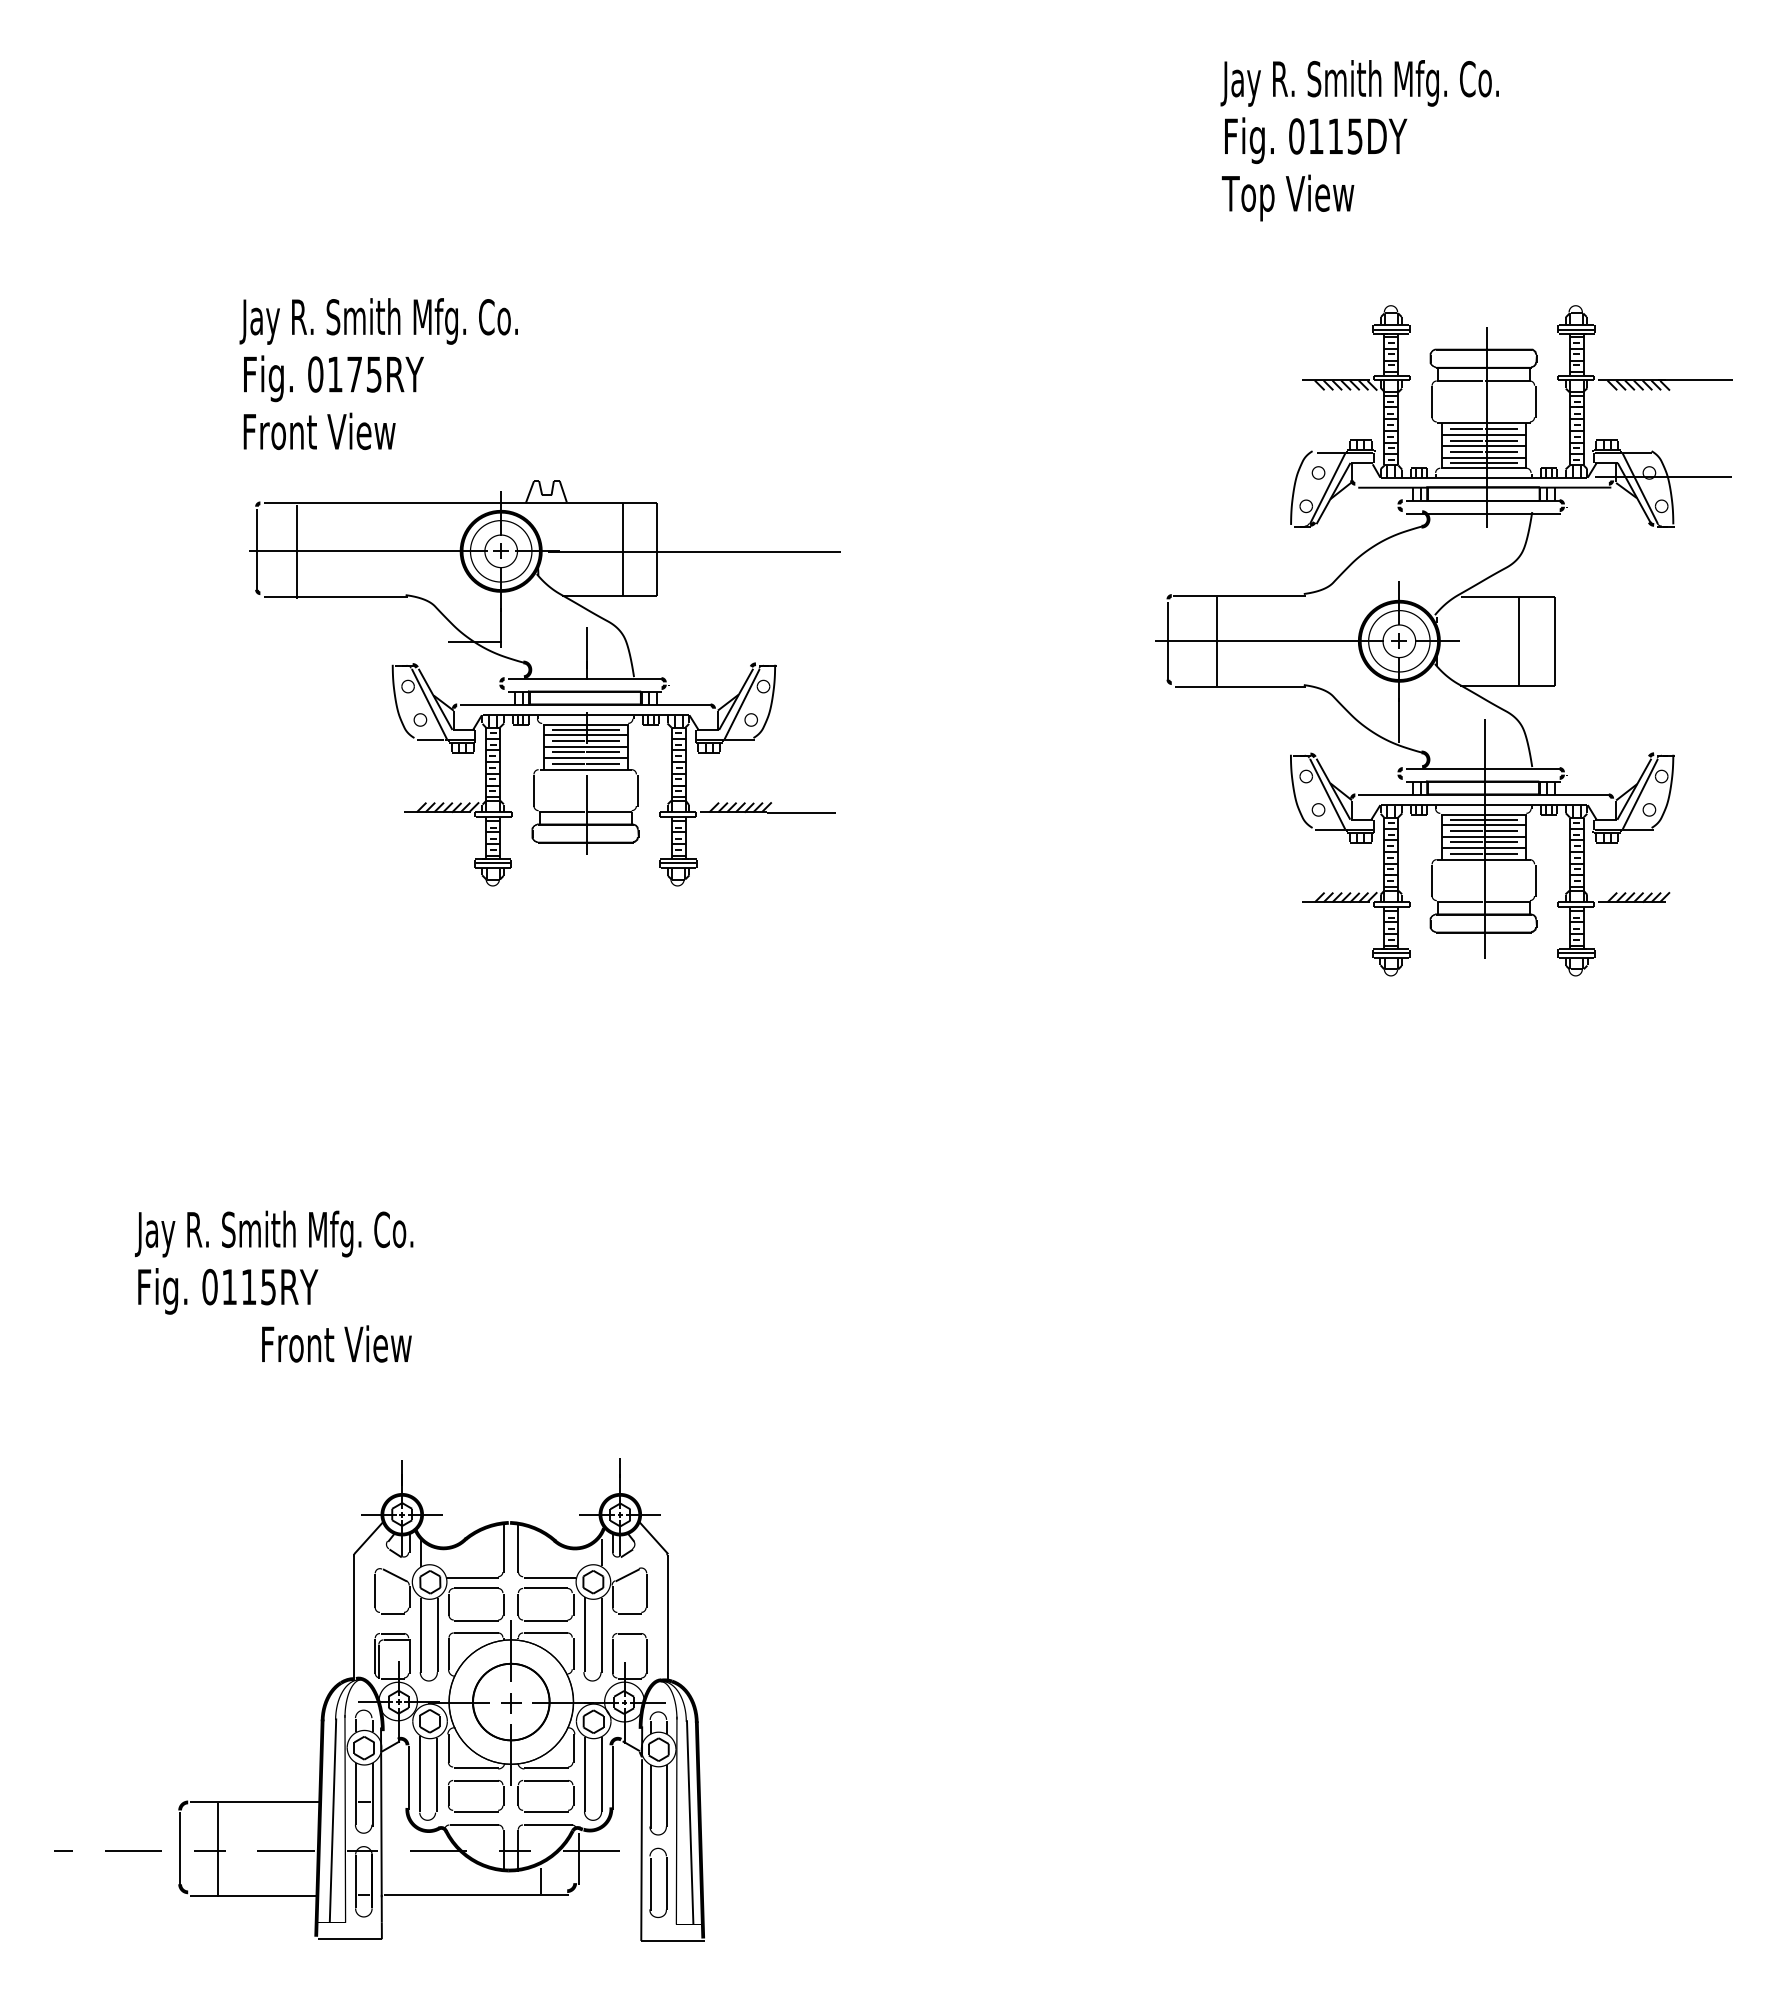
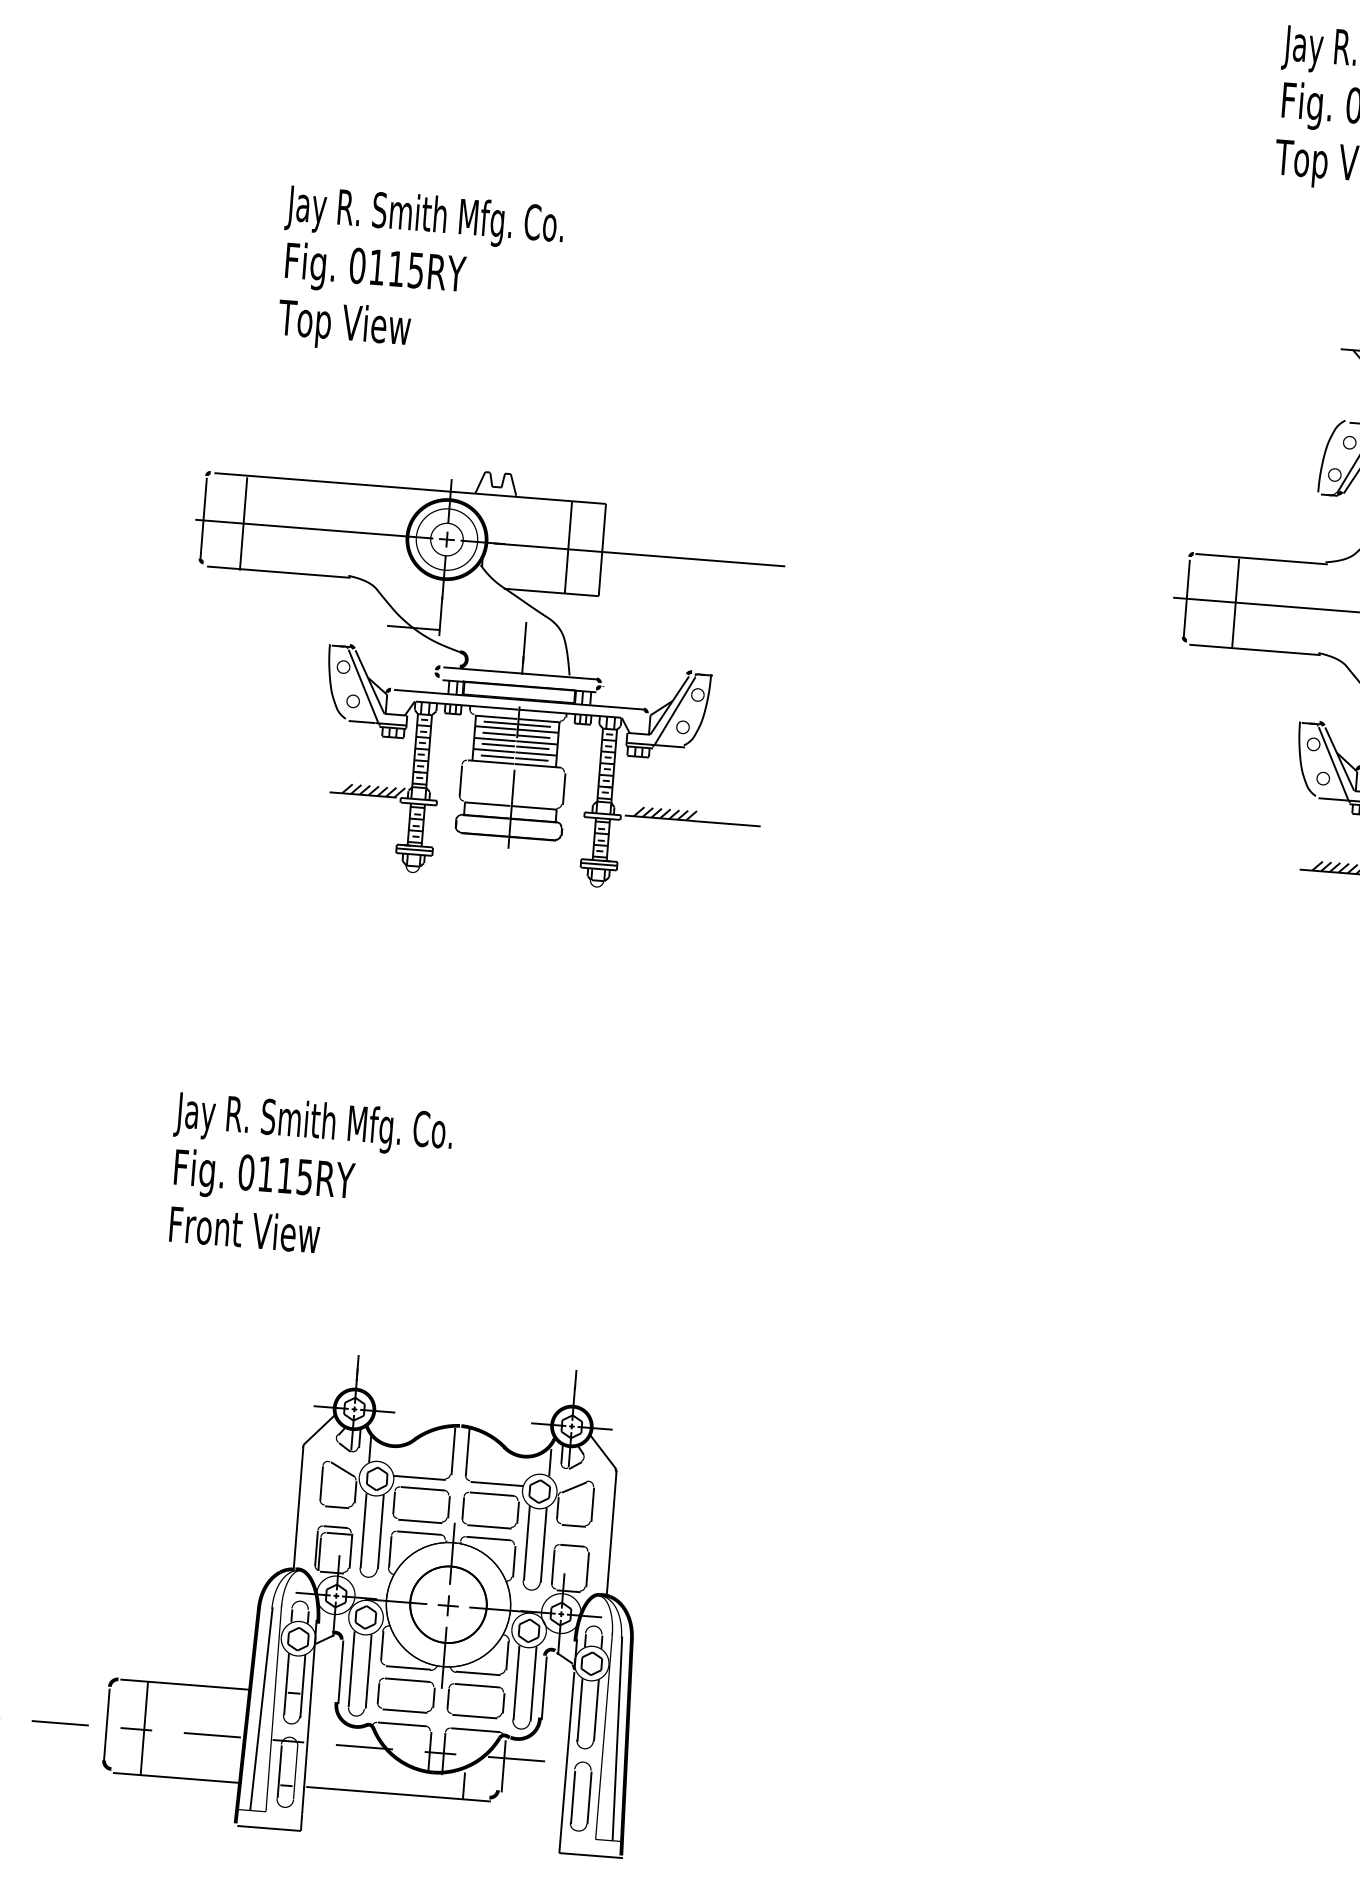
text: (354, 374) -> (396, 268), 0175RY -> 0115RY
text: (317, 435) -> (354, 326), Front View -> Top View
part: (544, 683) -> (479, 674), moved
text: (274, 1233) -> (314, 1124), moved
text: (228, 1291) -> (264, 1178), moved
text: (336, 1343) -> (244, 1228), moved

